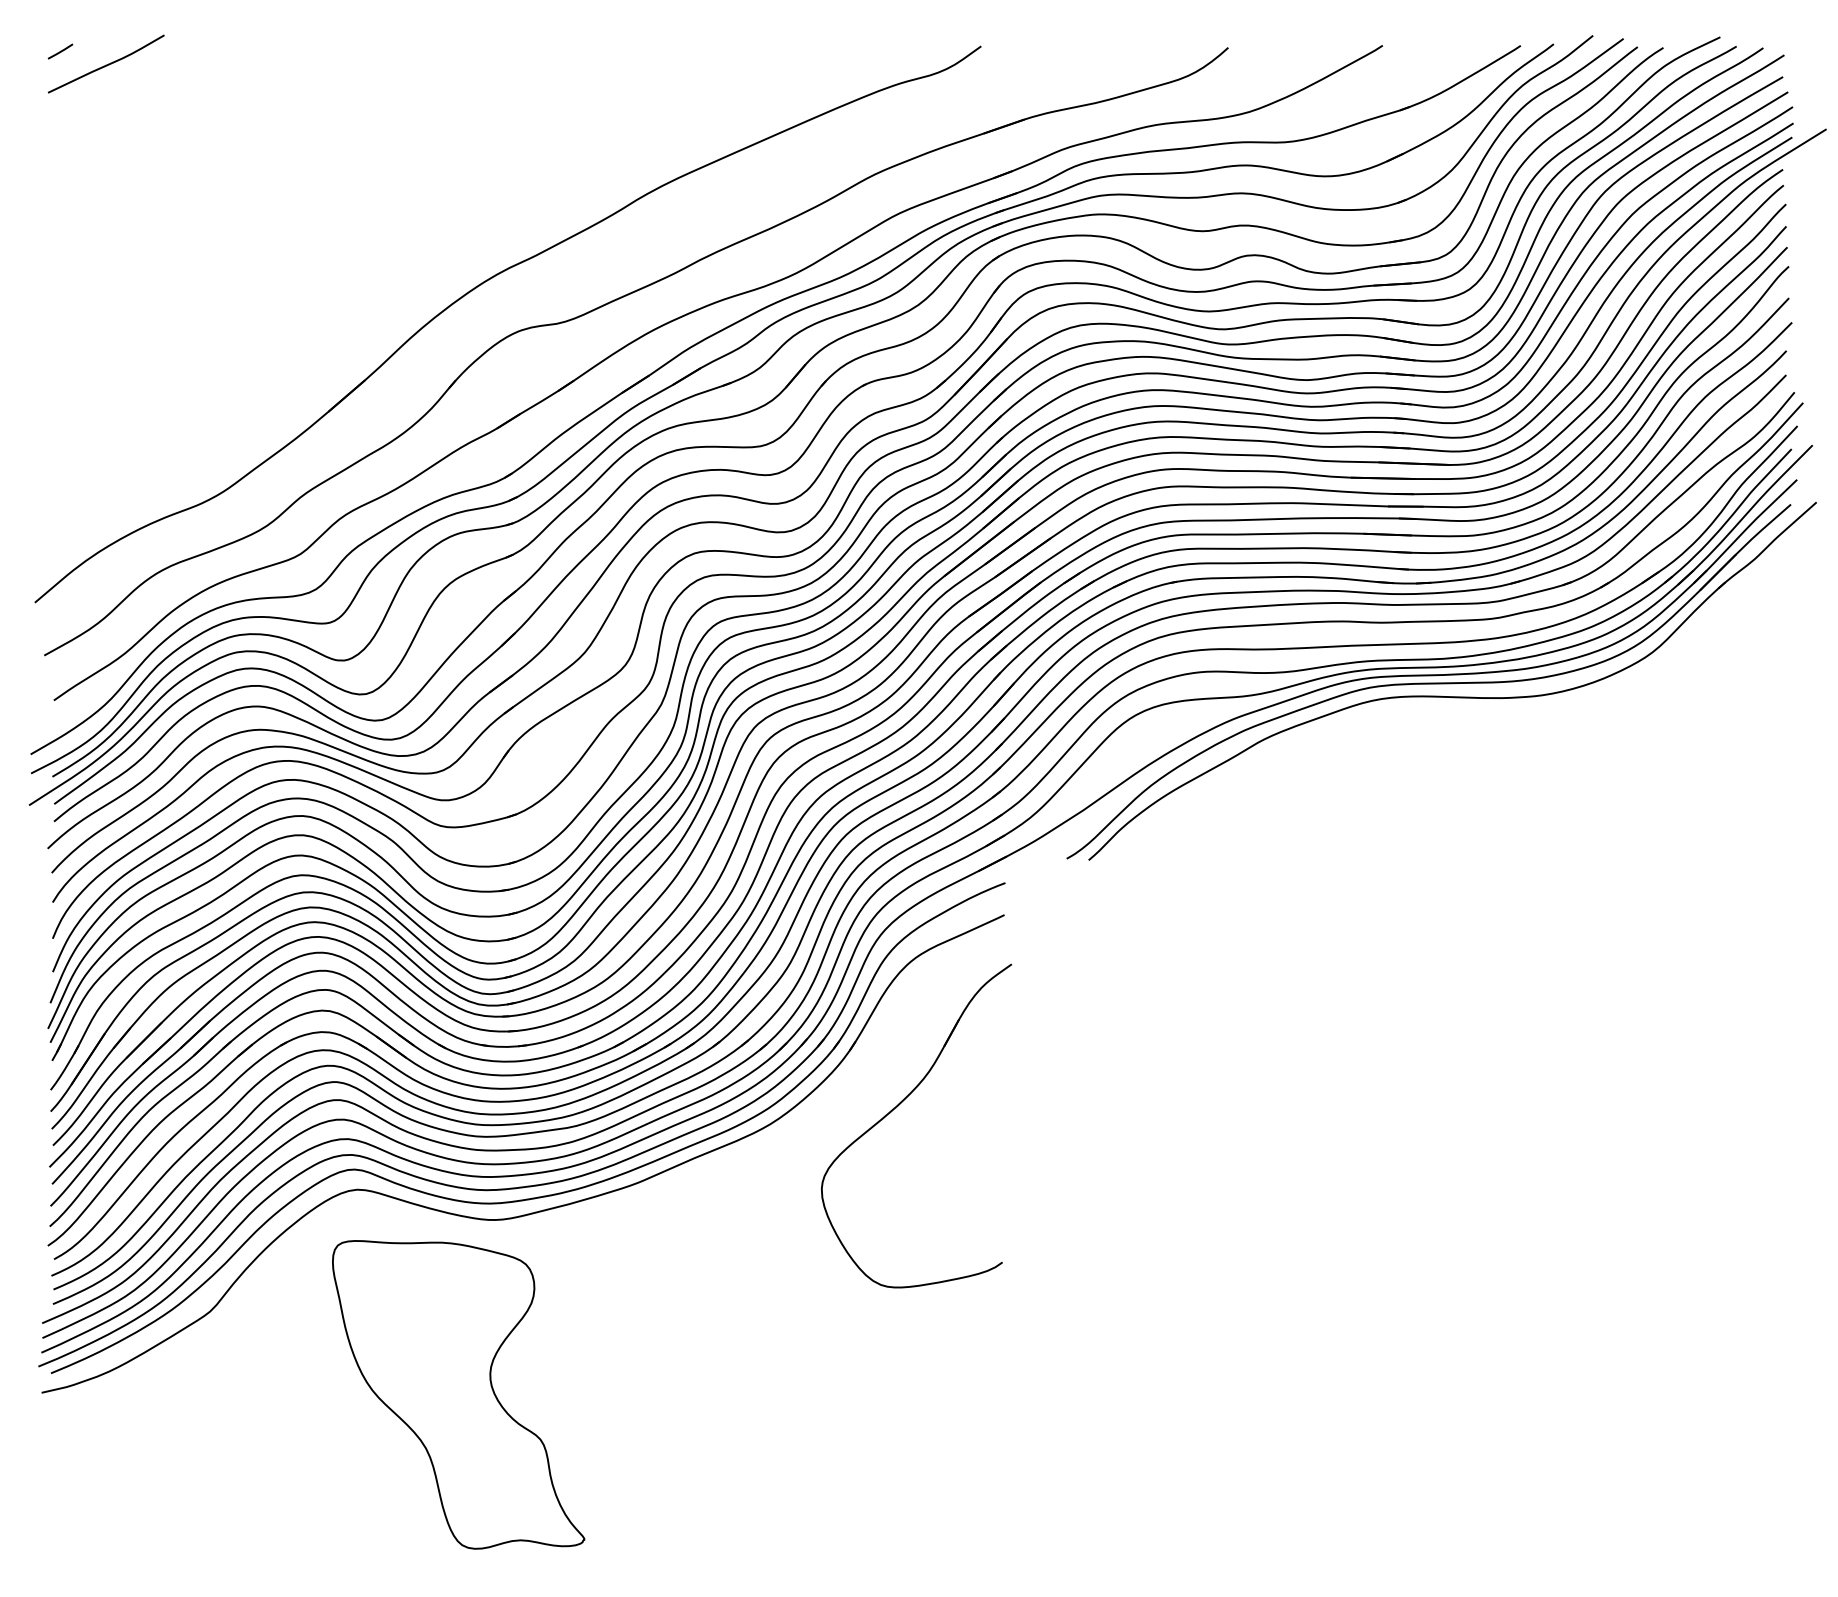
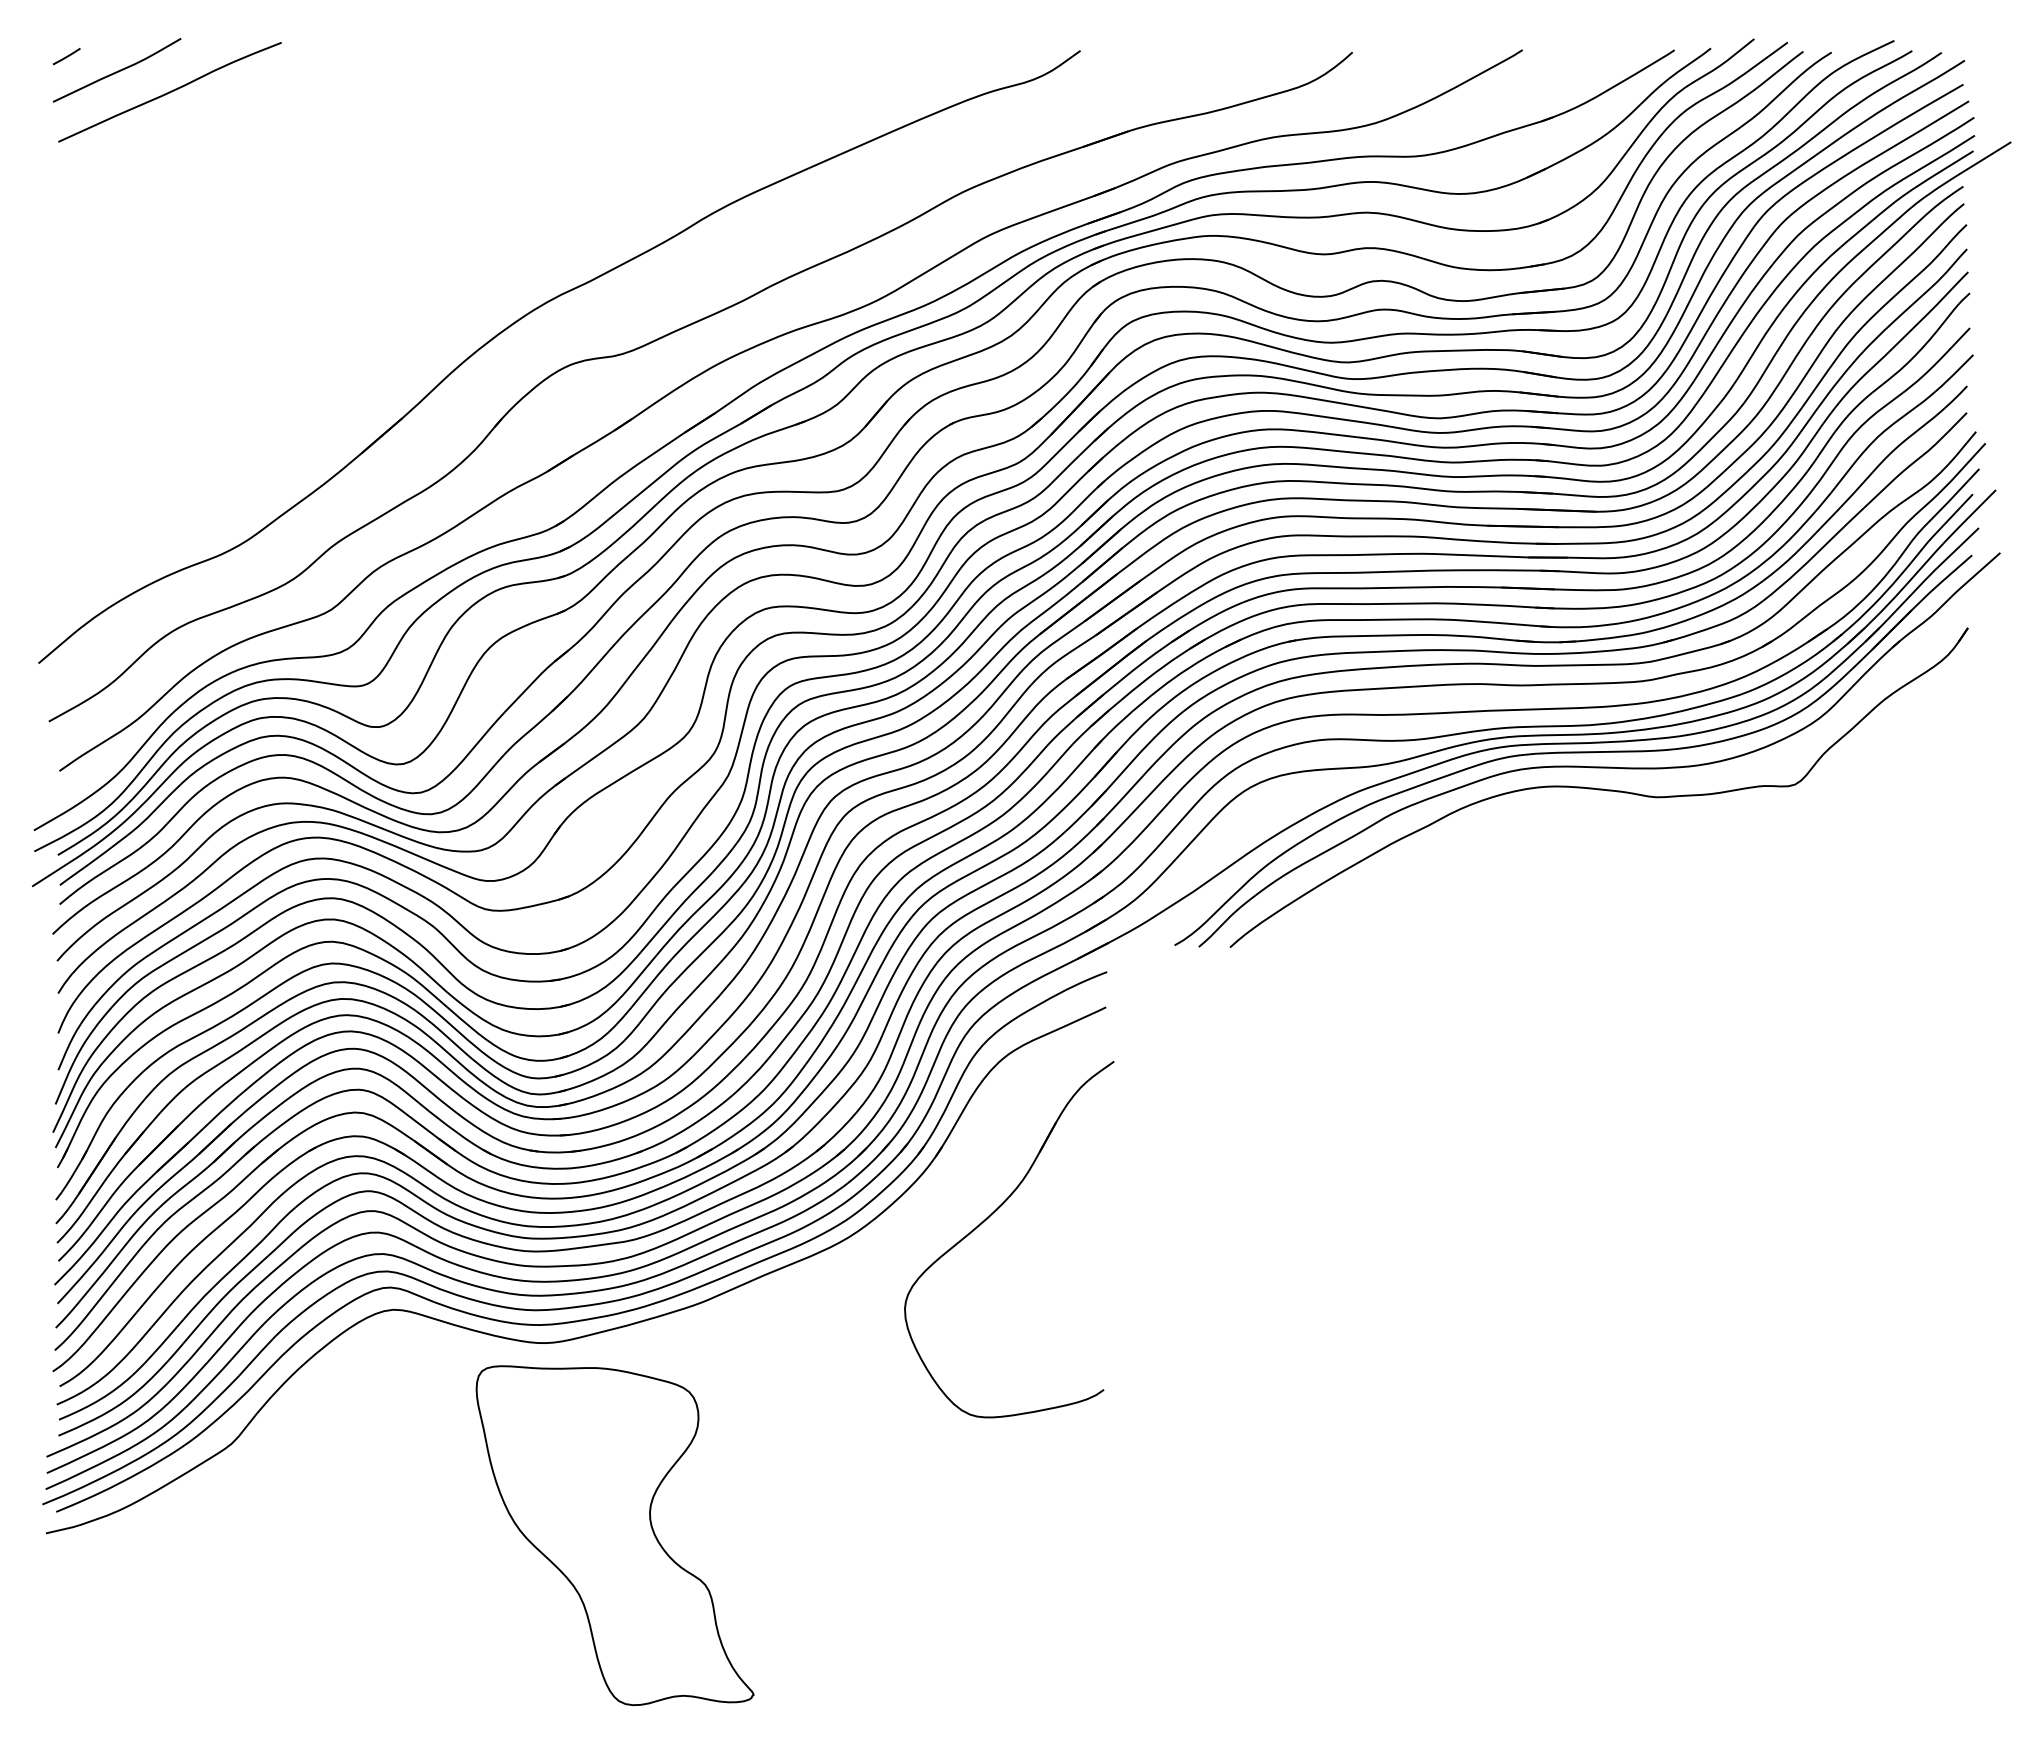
curve: (153, 84) -> (169, 92), added
part: (1451, 715) -> (1598, 787), added
part: (458, 1394) -> (614, 1535), moved

